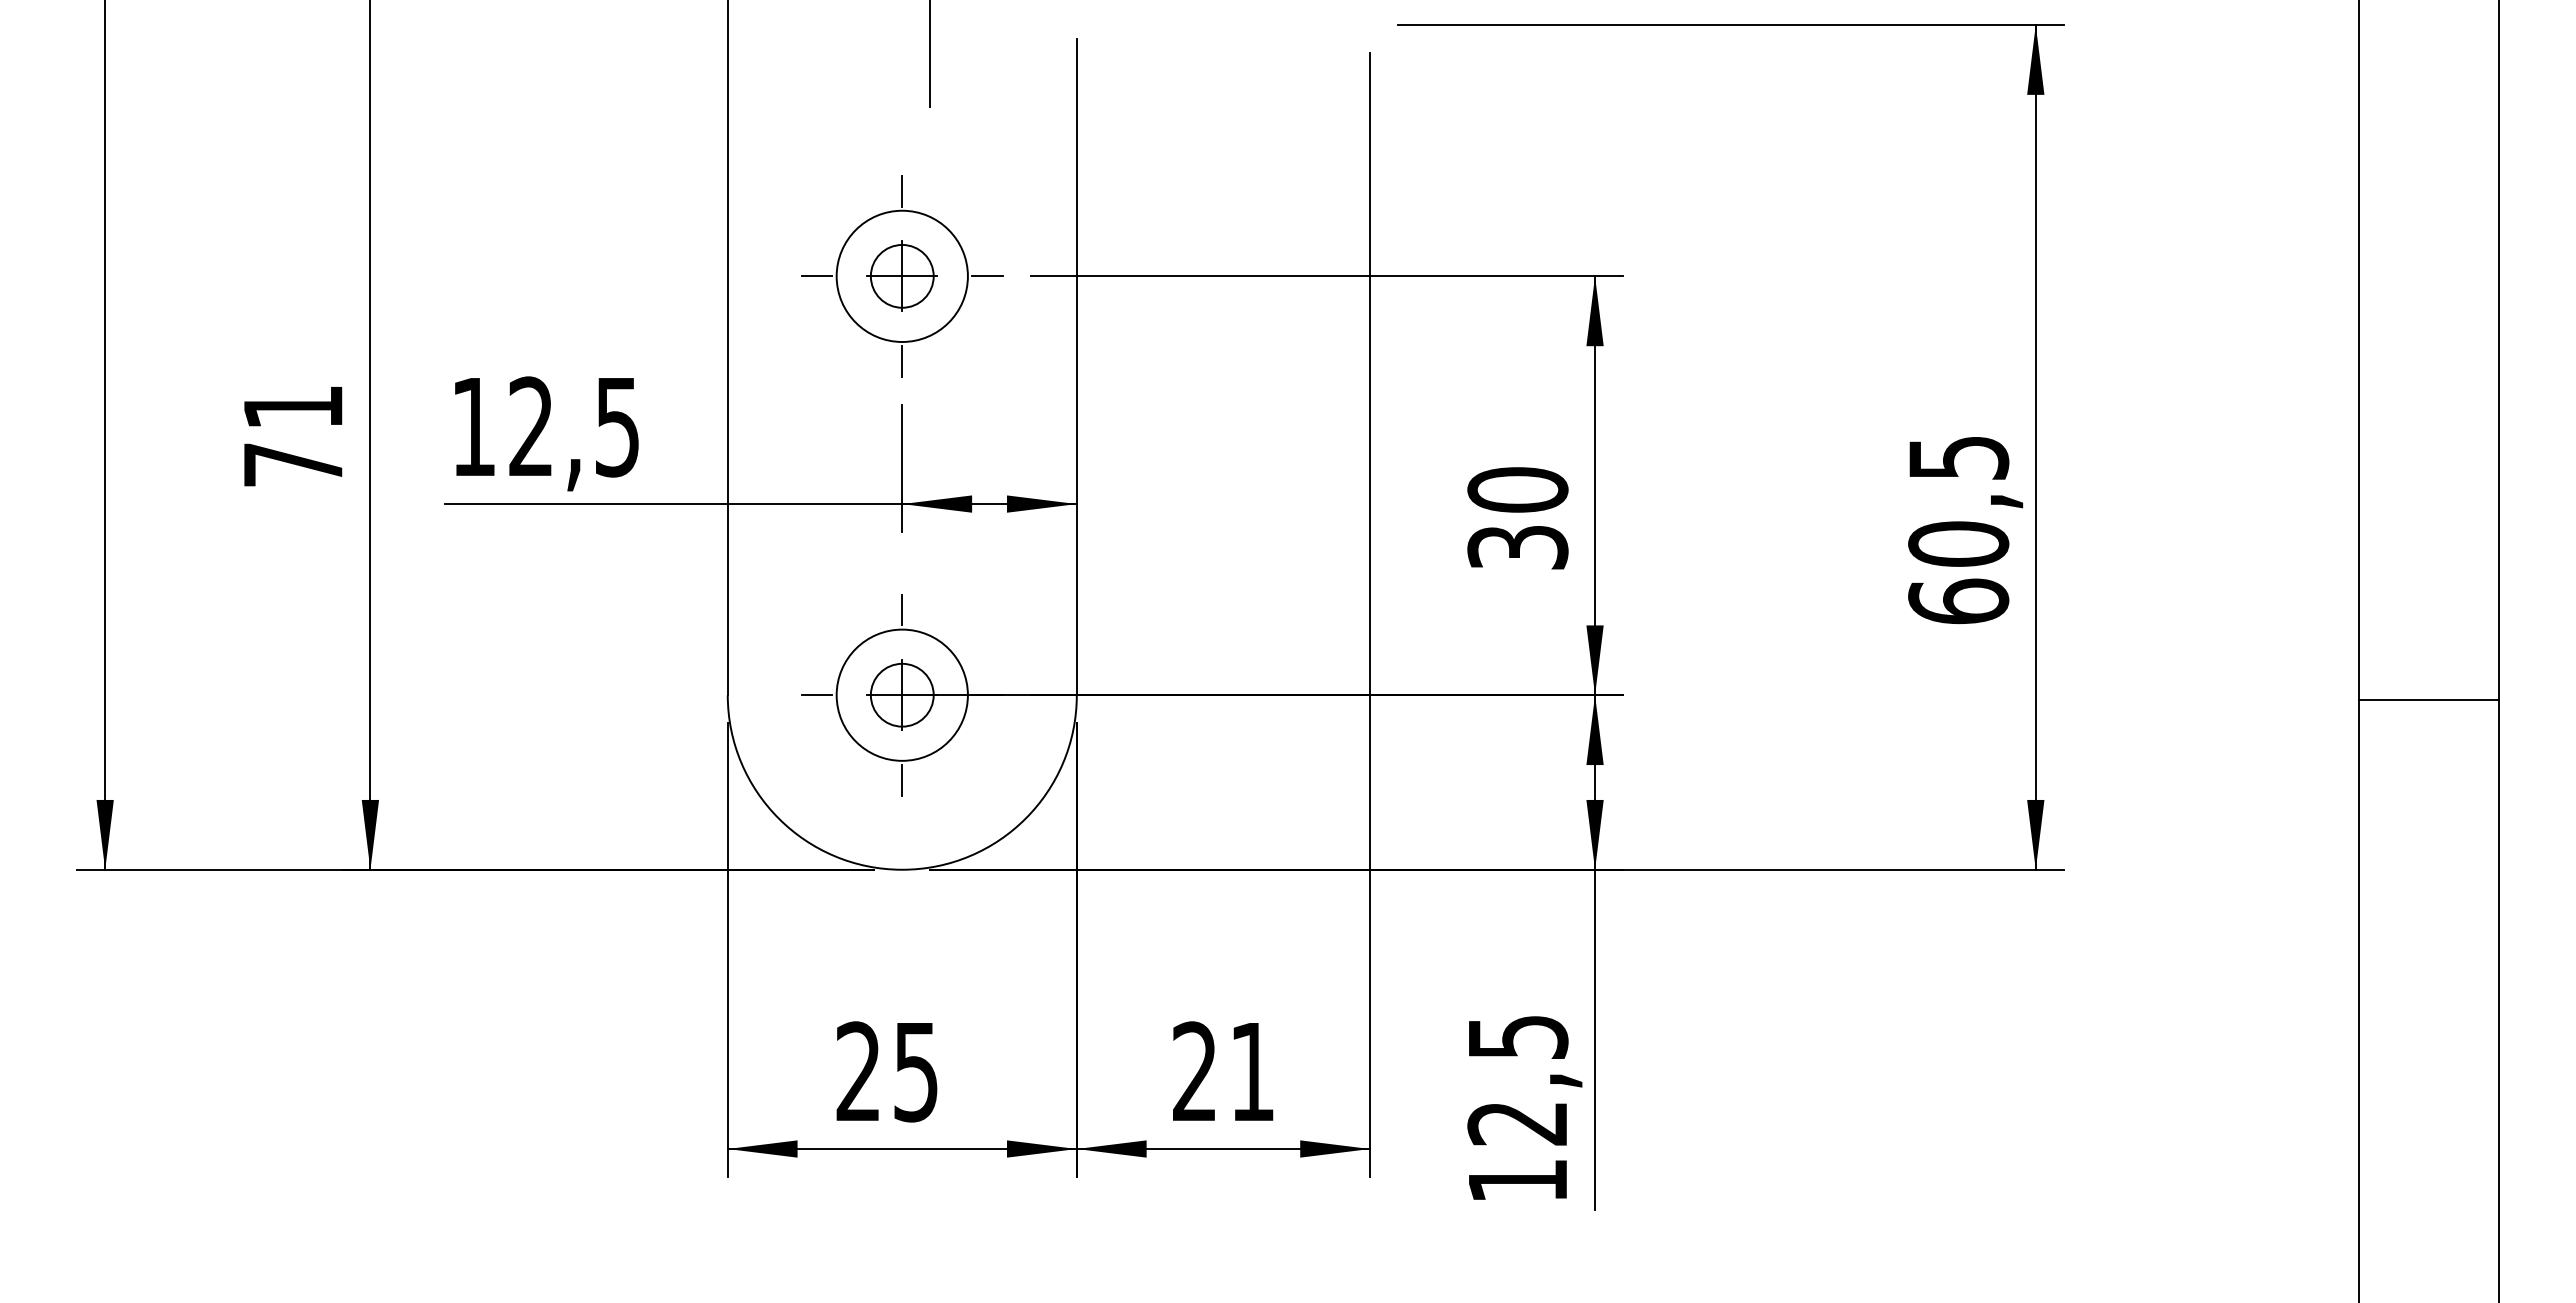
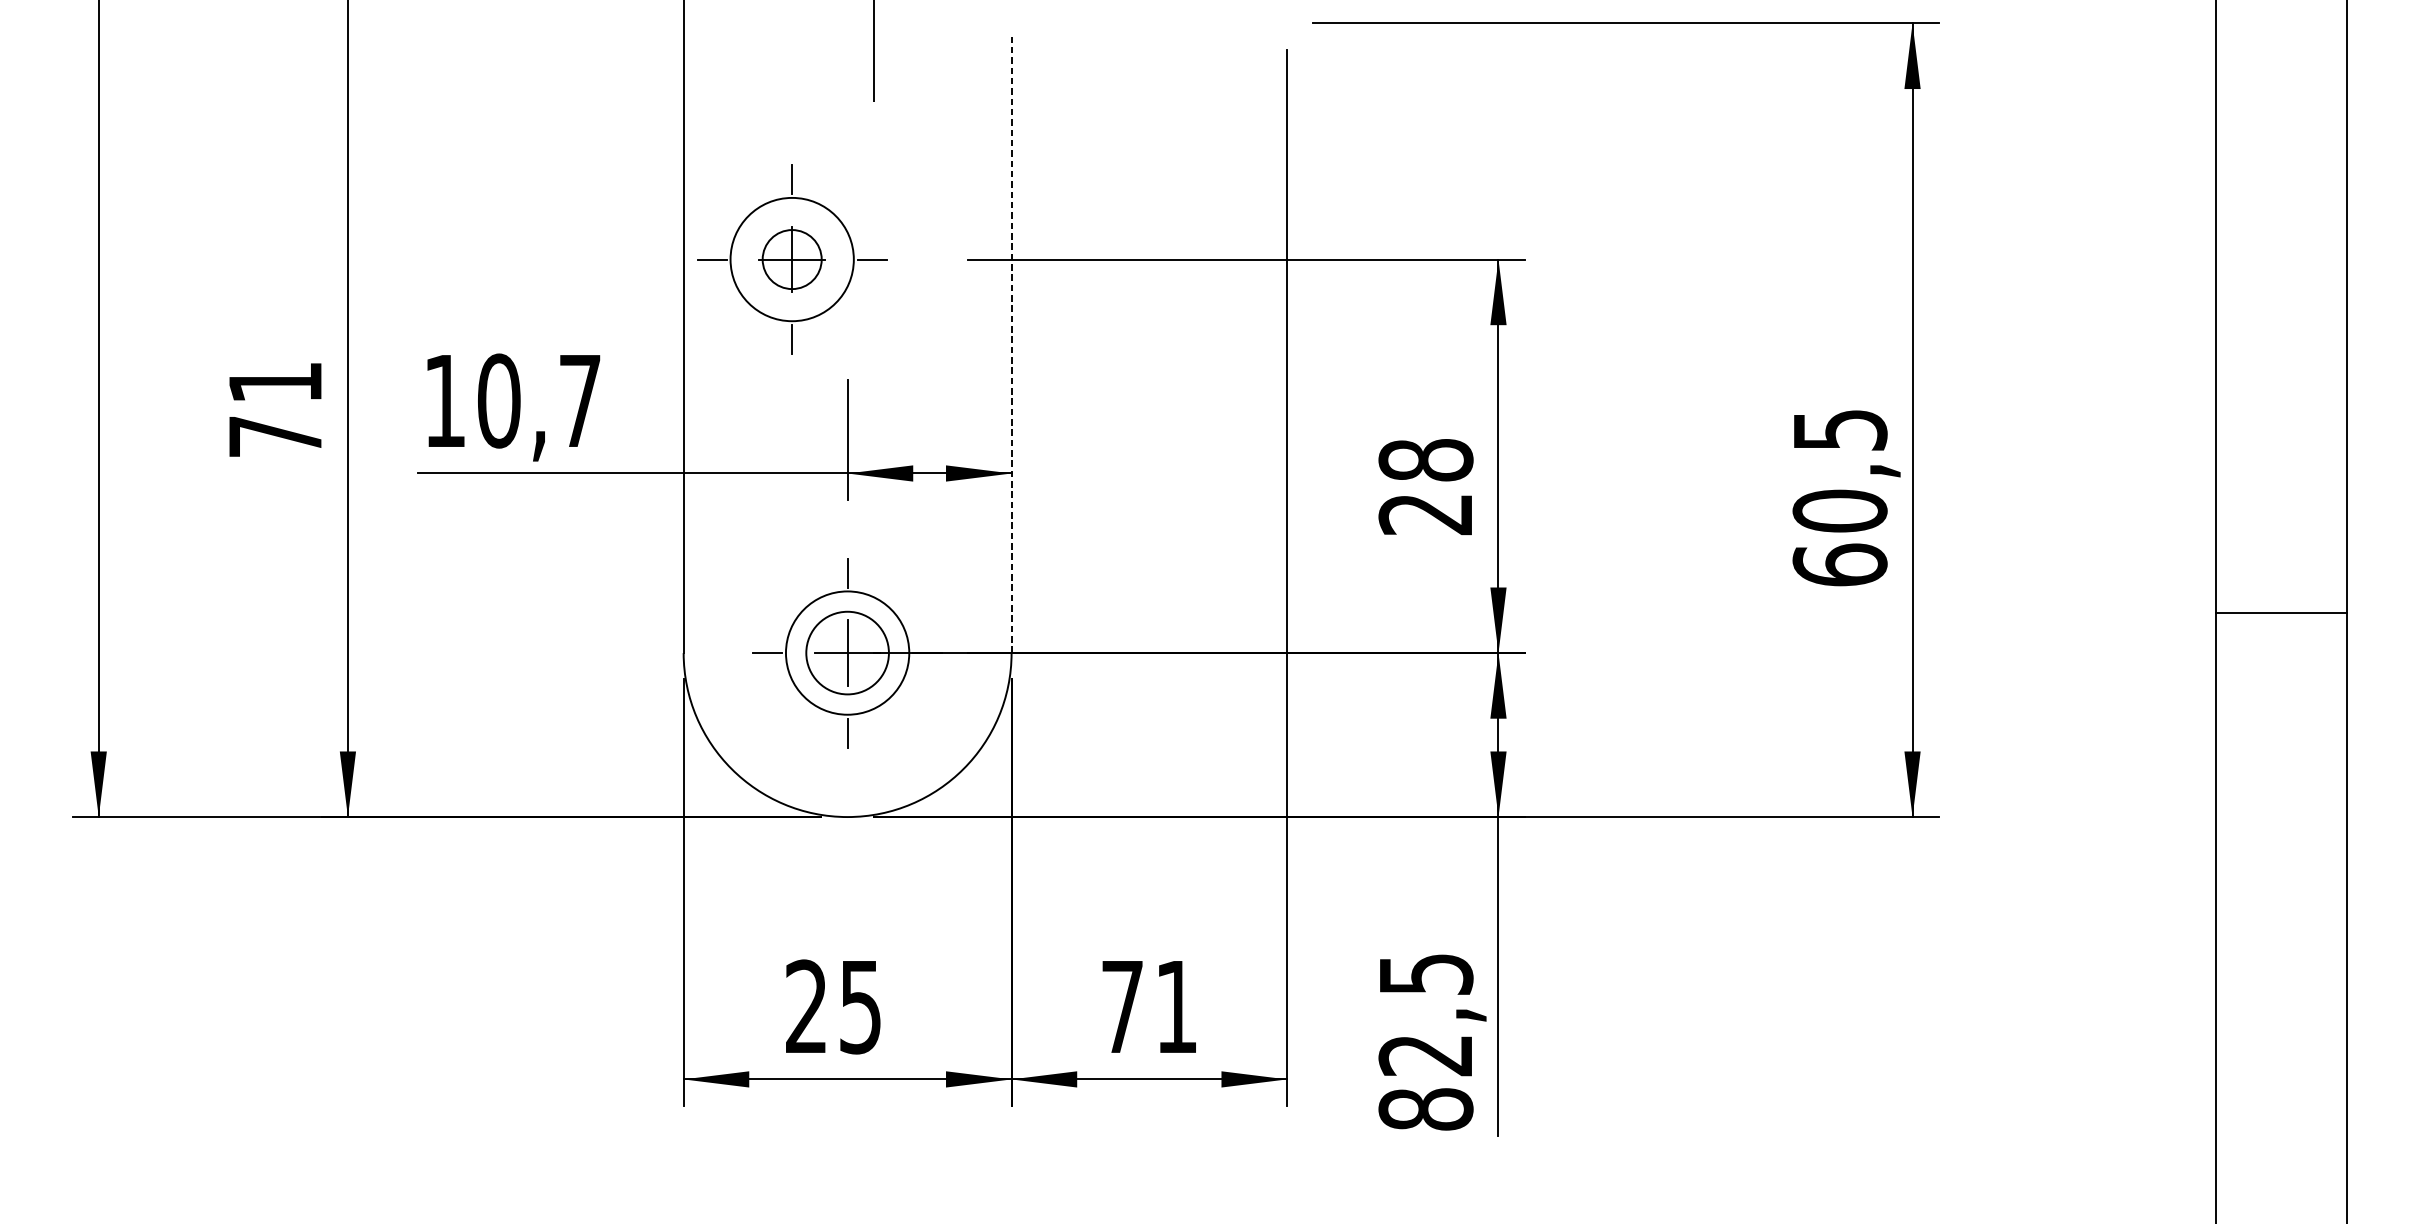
part: (902, 276) -> (792, 259), moved
line: (1076, 367) -> (1011, 345), solid -> dashed
text: (573, 426) -> (538, 400), 12,5 -> 10,7
text: (1517, 518) -> (1425, 487), 30 -> 28
circle: (901, 694) -> (846, 652), size x1.4
line: (2428, 699) -> (2281, 612), moved
text: (1194, 1070) -> (1122, 1005), 21 -> 71
text: (1517, 1180) -> (1425, 1108), 12,5 -> 82,5

